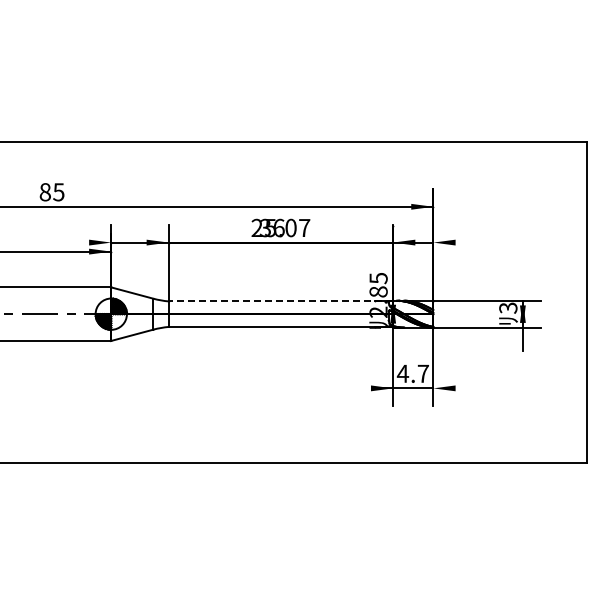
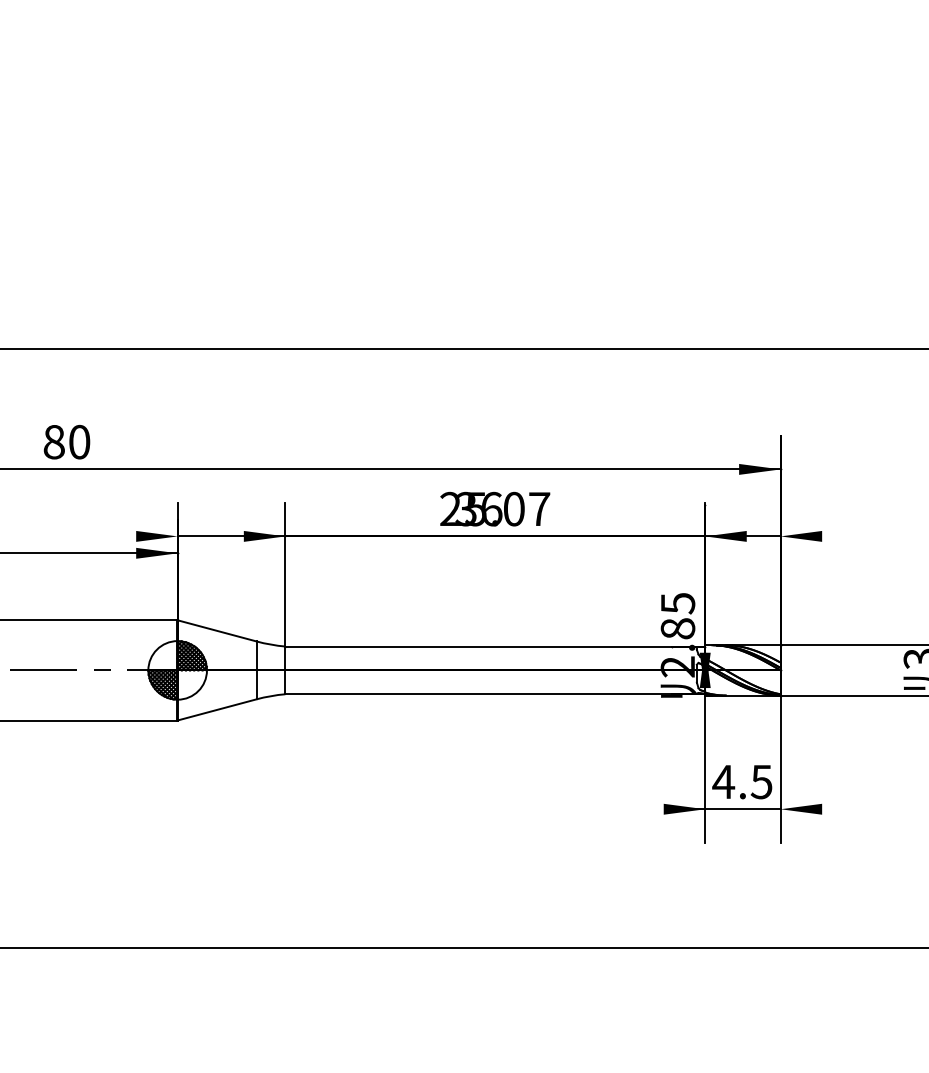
text: (58, 192) -> (78, 442), 85 -> 80
line: (280, 301) -> (494, 646), dashed -> solid
text: (422, 373) -> (760, 781), 4.7 -> 4.5

